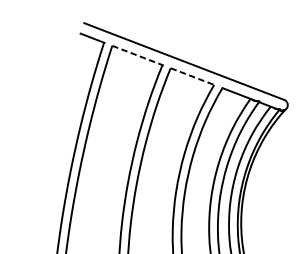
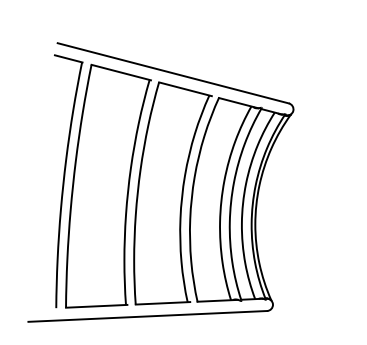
line: (138, 55) -> (121, 72), dashed -> solid
line: (193, 77) -> (185, 89), dashed -> solid

